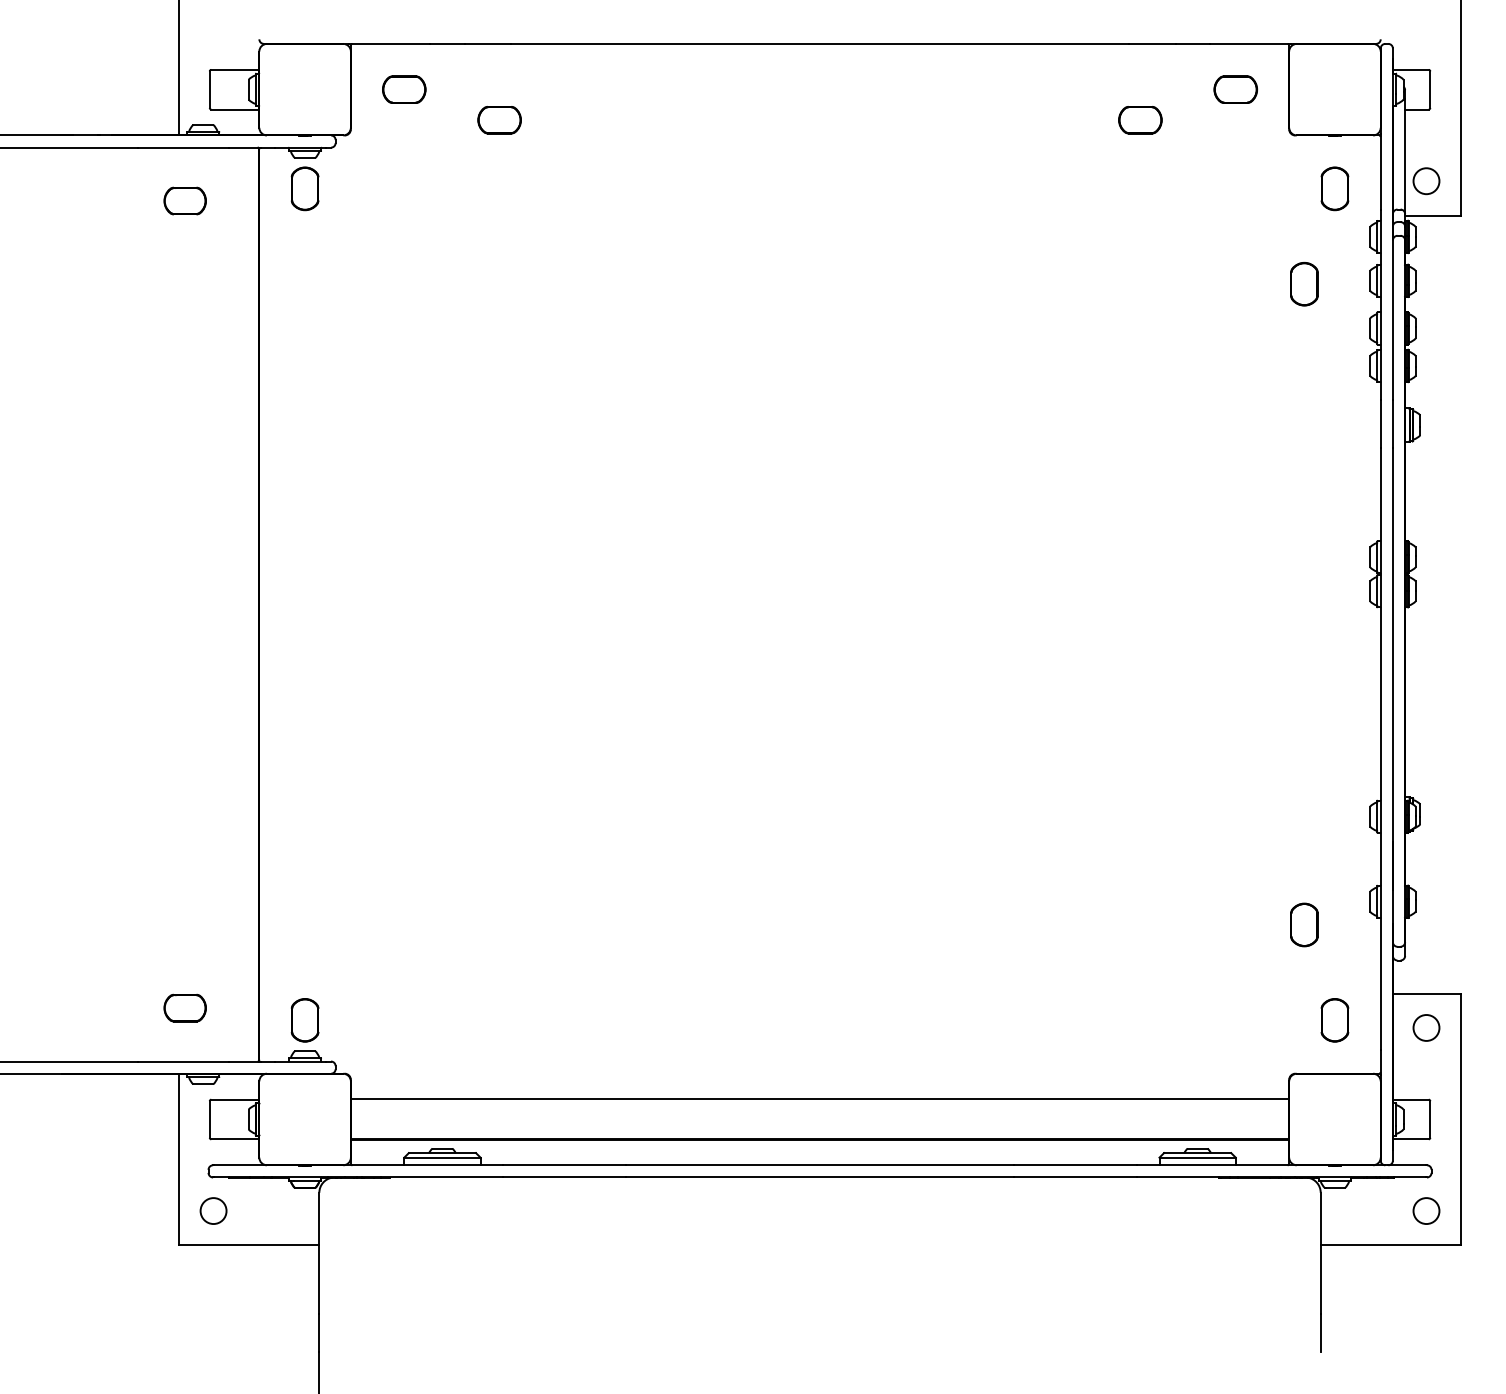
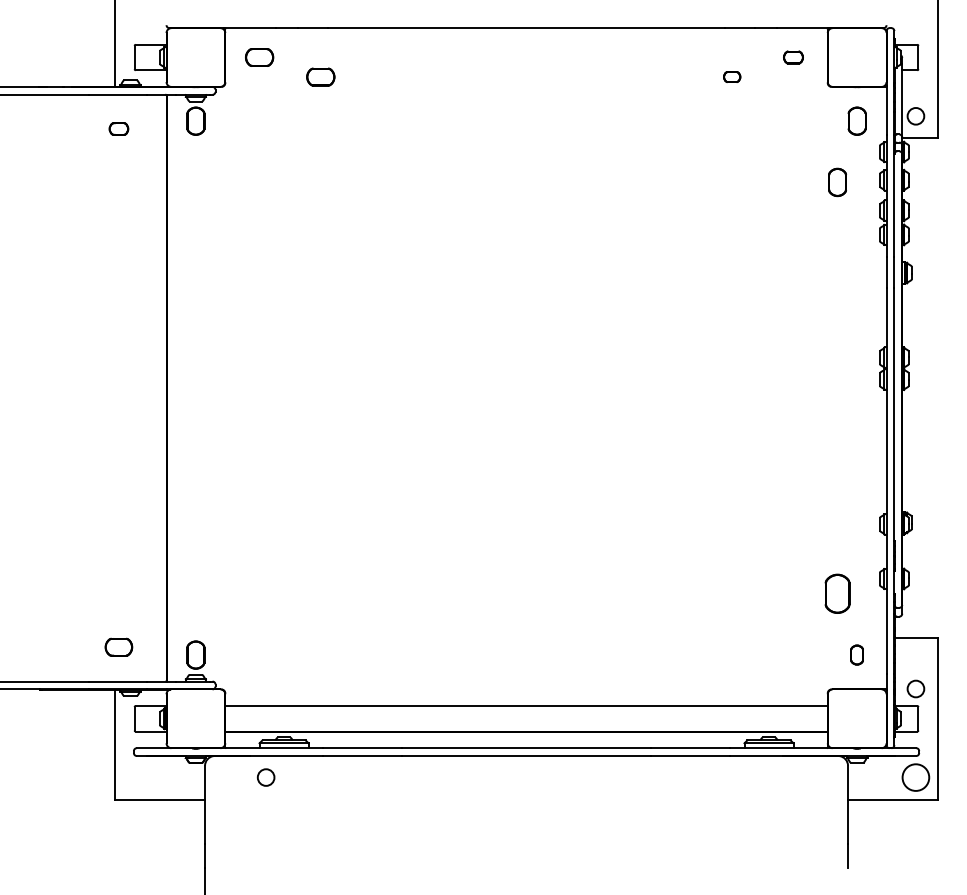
part: (1235, 89) -> (793, 57), size x0.7
part: (1139, 119) -> (731, 76), size x0.6
part: (184, 200) -> (118, 128), size x0.7
part: (1304, 924) -> (837, 593), size x1.4
part: (1333, 1019) -> (856, 654), size x0.7
circle: (1425, 1027) -> (915, 688), moved
circle: (212, 1210) -> (265, 777), moved
circle: (1425, 1210) -> (915, 777), size x1.6

